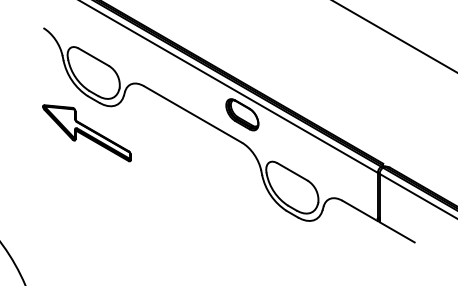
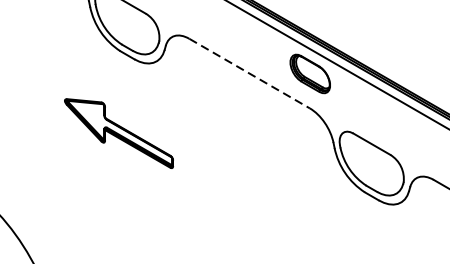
line: (193, 114) -> (250, 73), solid -> dashed
part: (86, 133) -> (118, 133), moved

